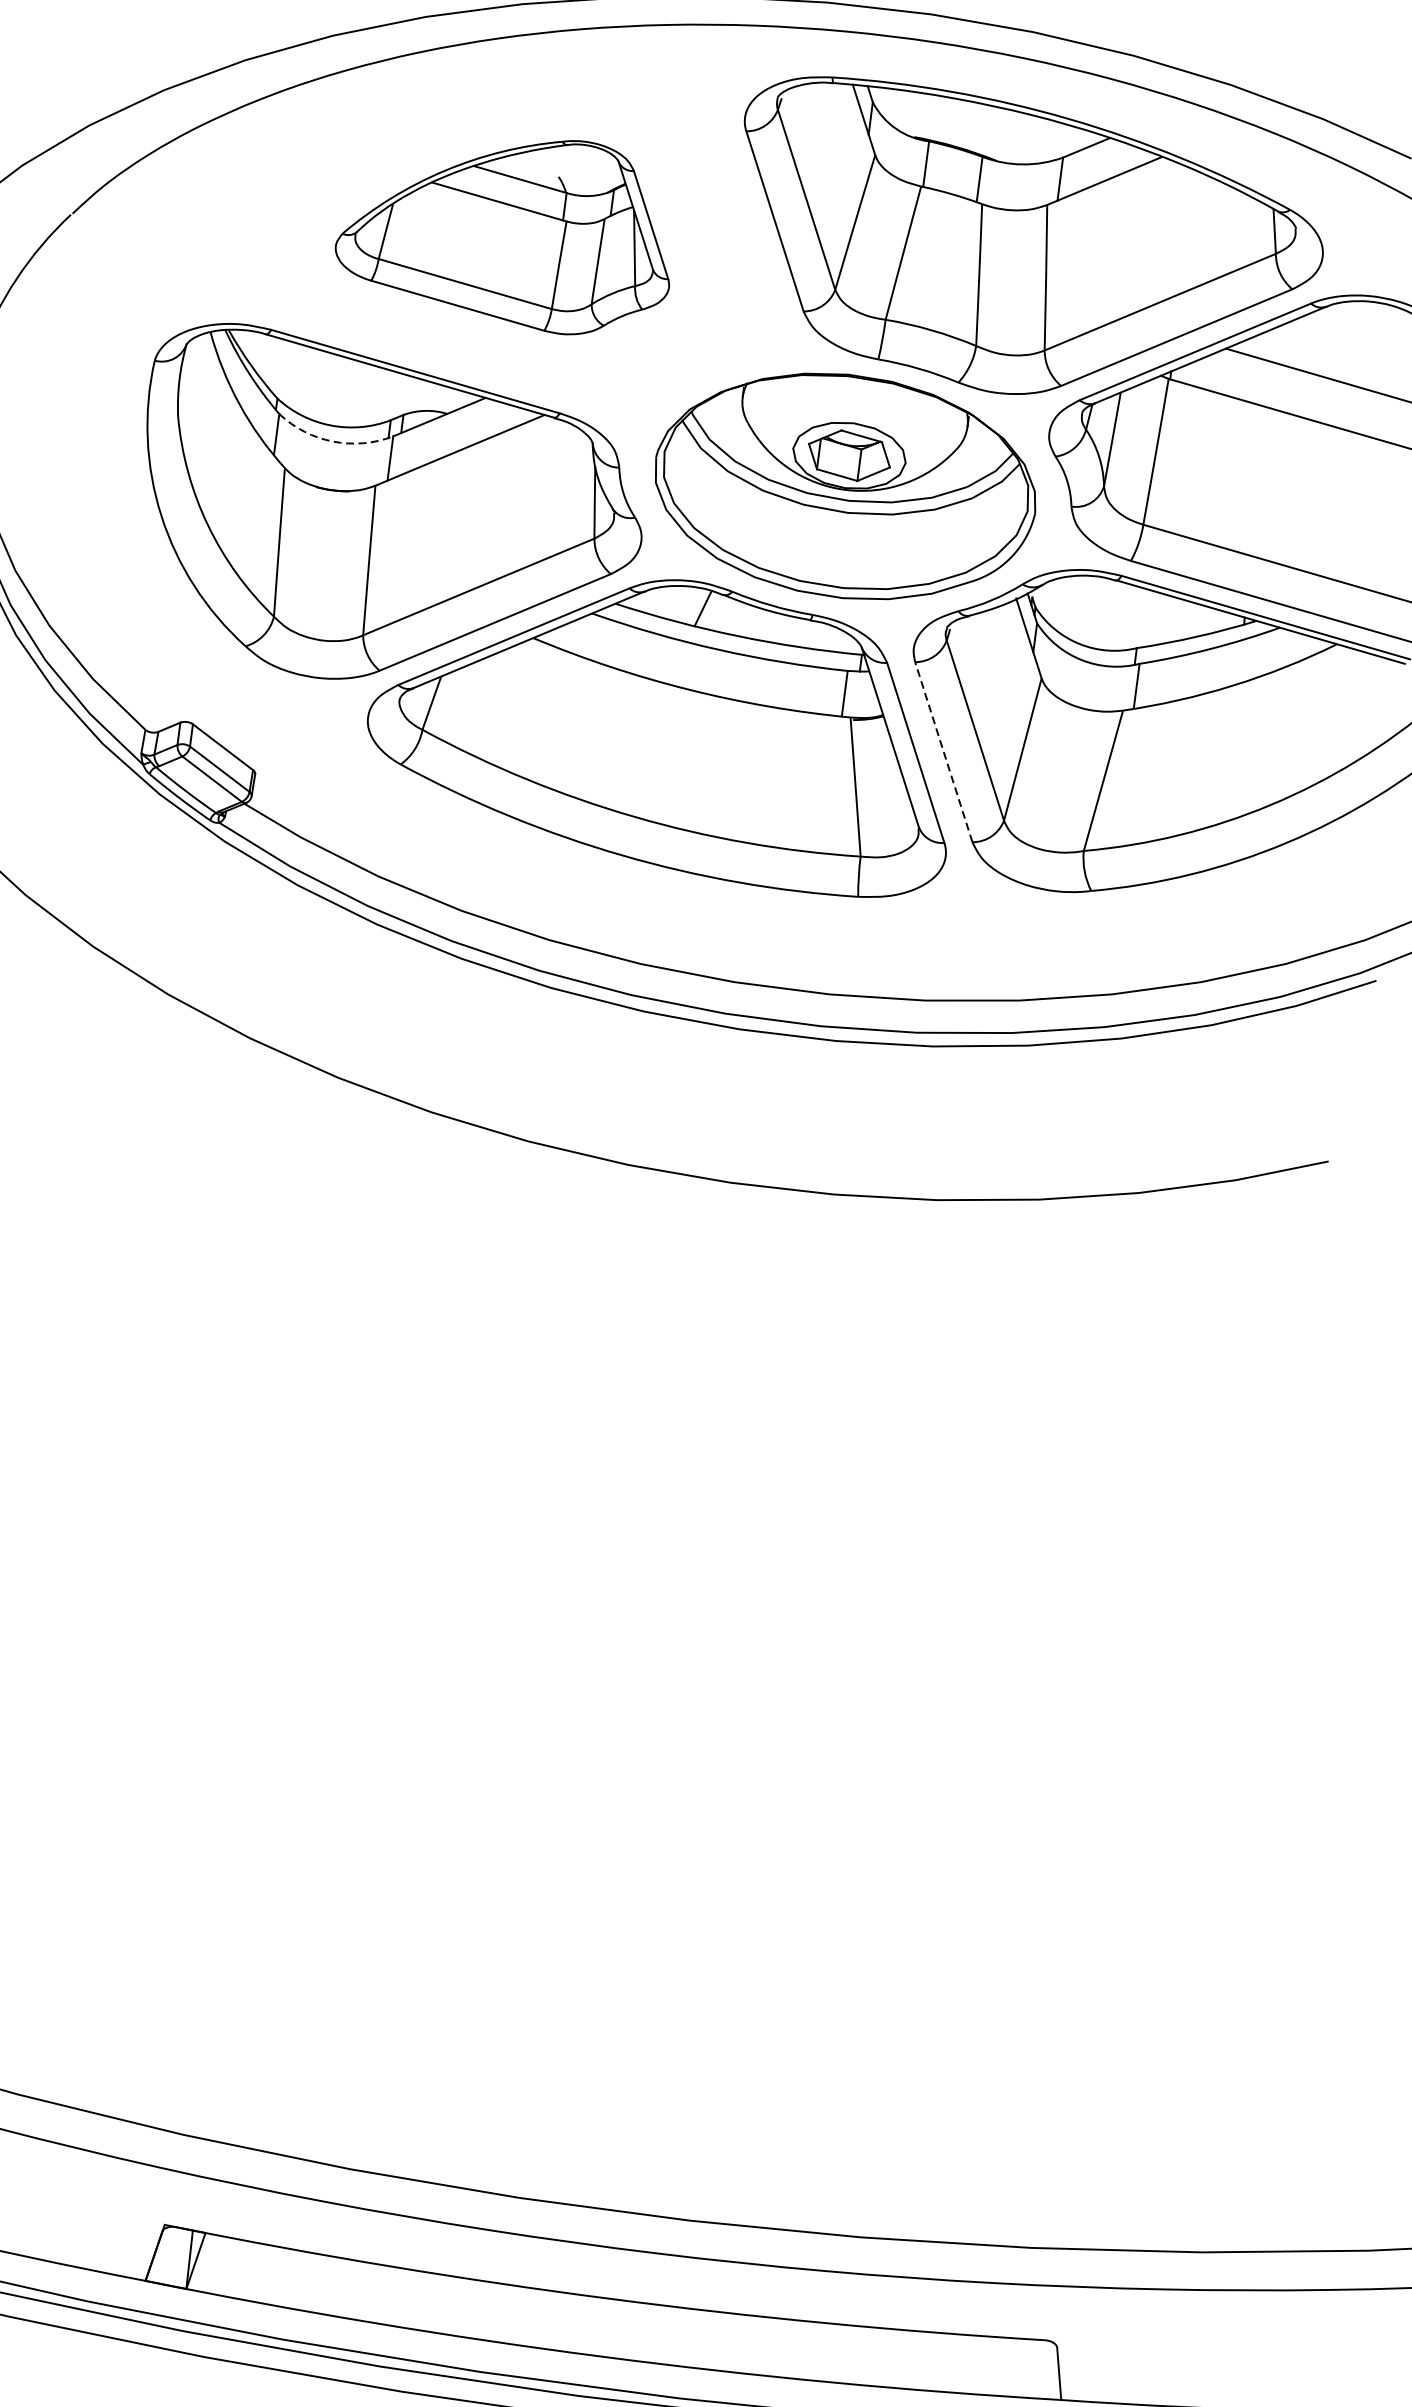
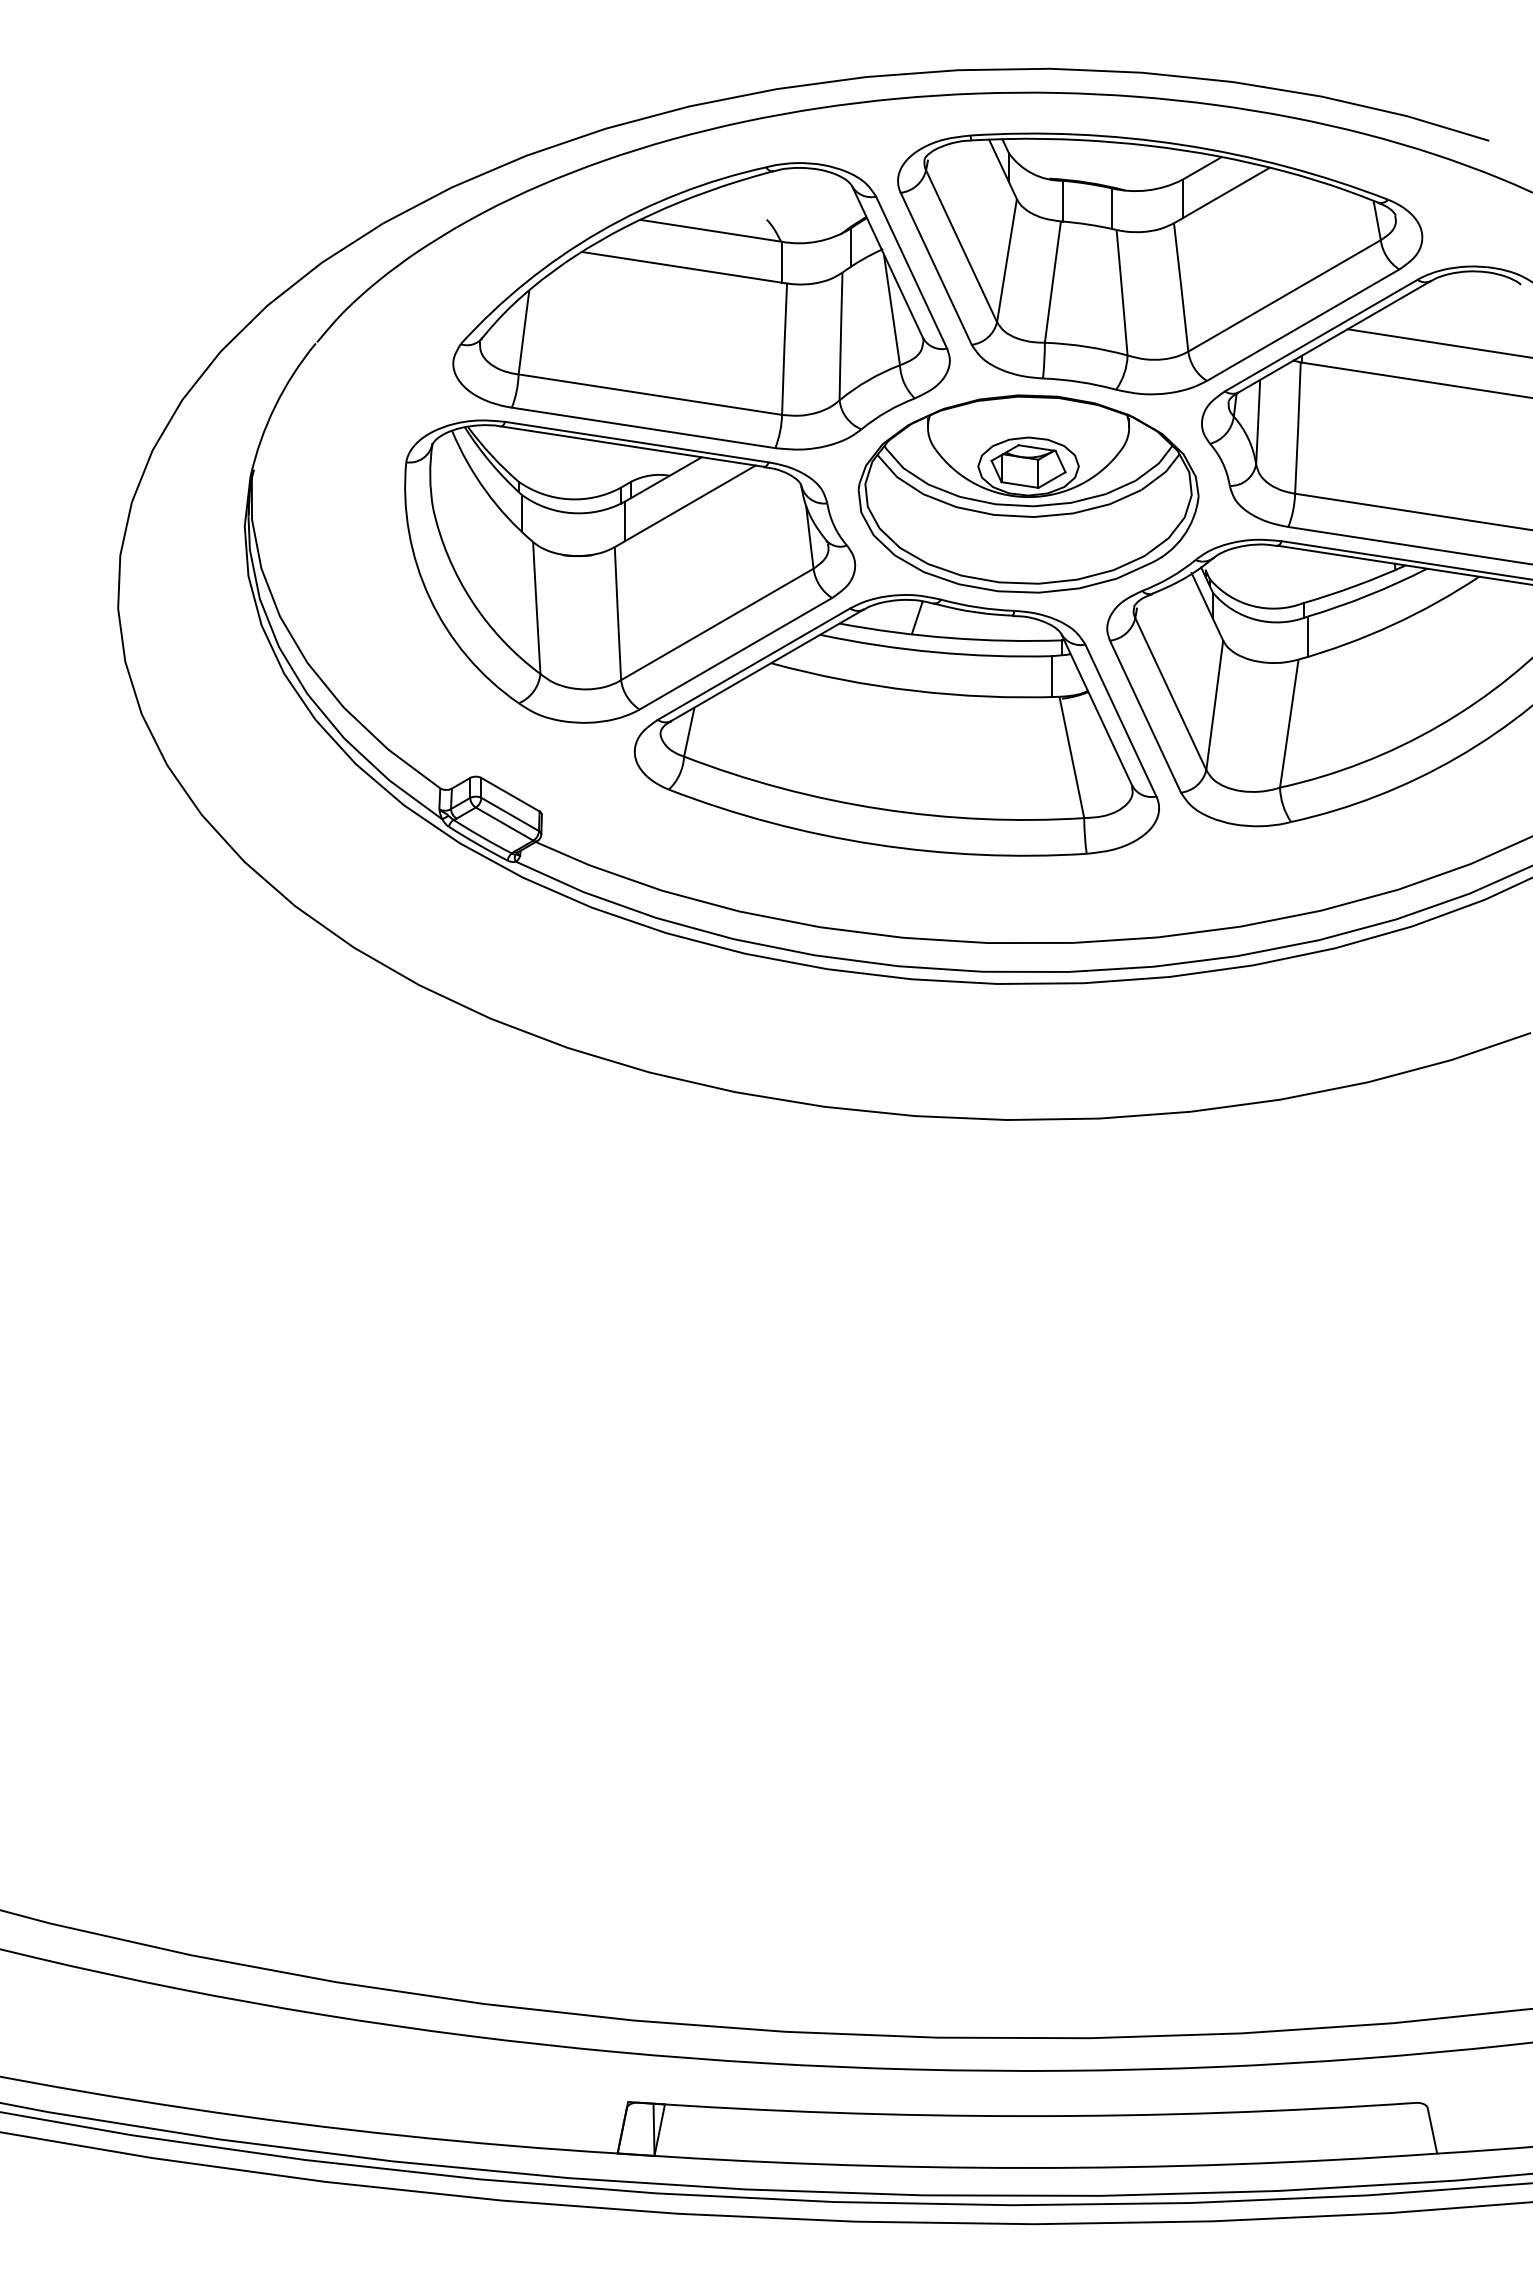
part: (507, 229) -> (701, 306), size x1.67
arc: (333, 441) -> (572, 513), dashed -> solid
line: (943, 751) -> (1145, 716), dashed -> solid

